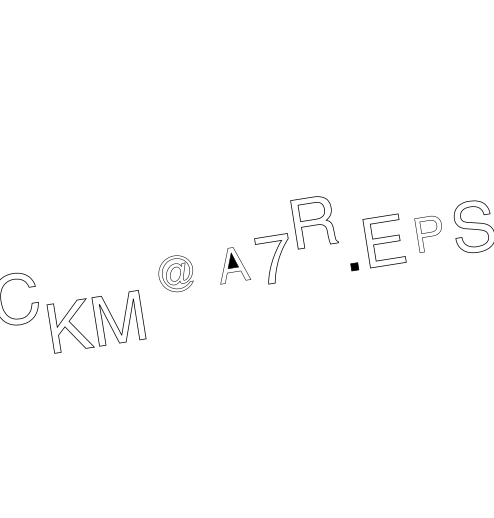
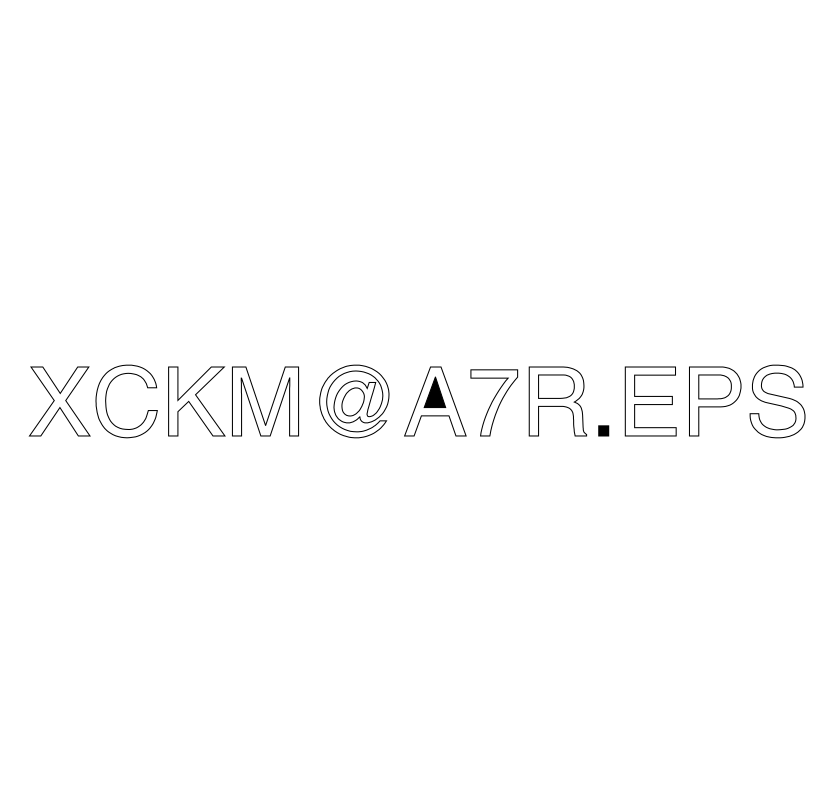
part: (314, 221) -> (557, 401), moved
part: (430, 233) -> (715, 401), size x1.43
part: (233, 264) -> (435, 401), size x1.43
part: (176, 273) -> (354, 401), size x1.43
part: (96, 321) -> (233, 401), moved

